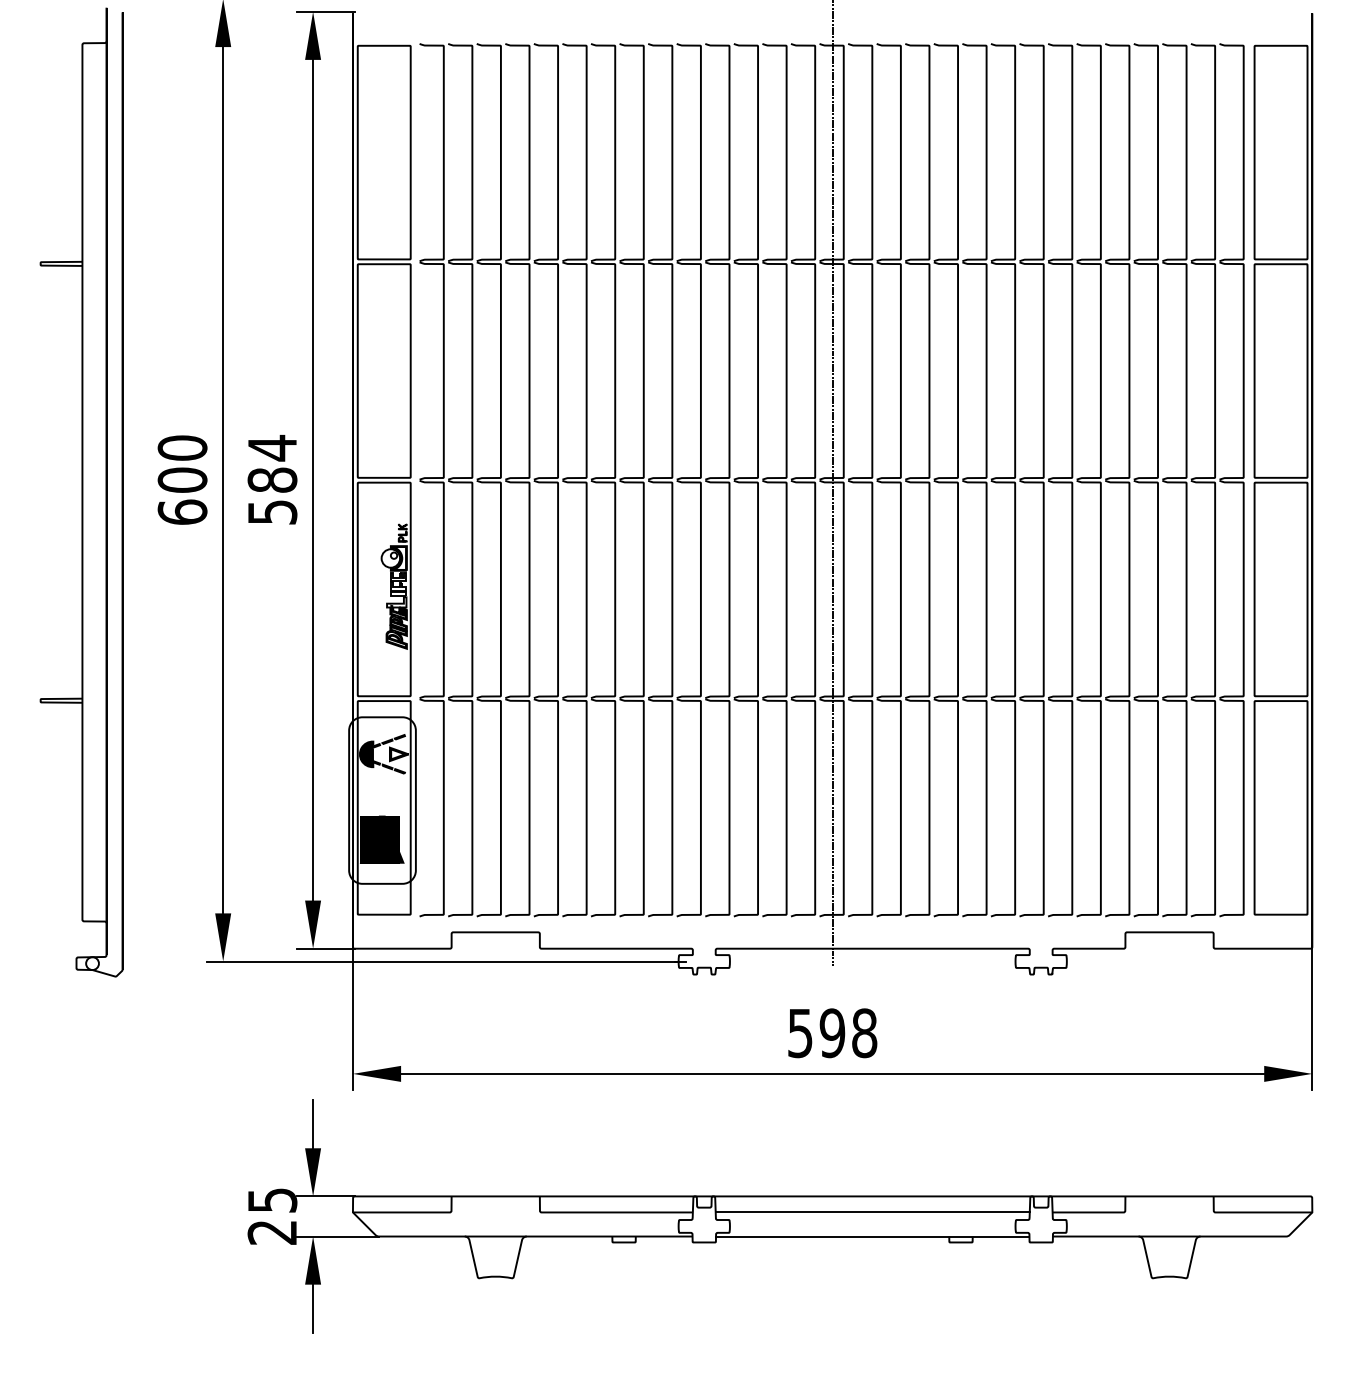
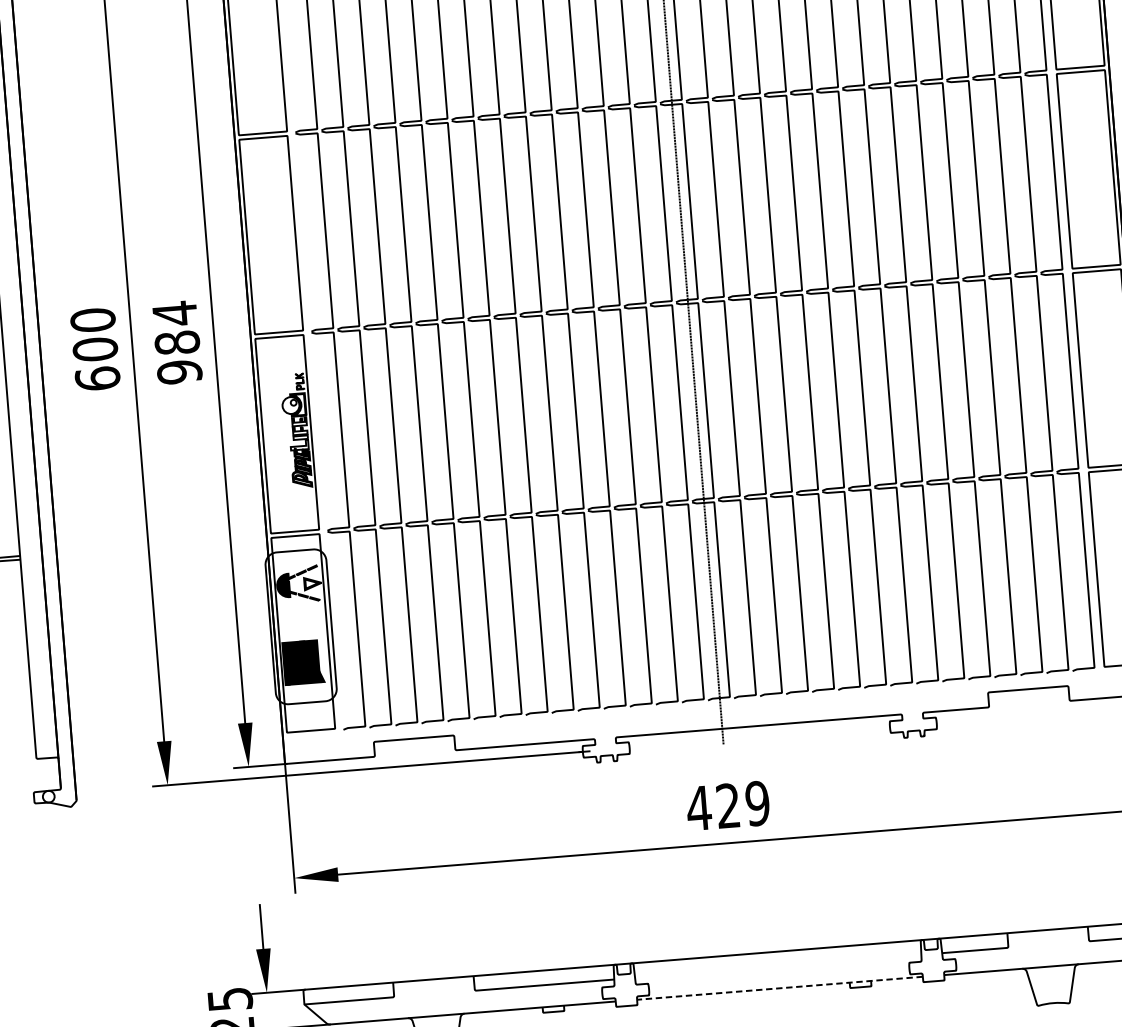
text: (272, 512) -> (179, 372), 584 -> 984
text: (832, 1033) -> (728, 806), 598 -> 429
line: (872, 1212) -> (778, 966), removed
line: (872, 1236) -> (779, 988), solid -> dashed

